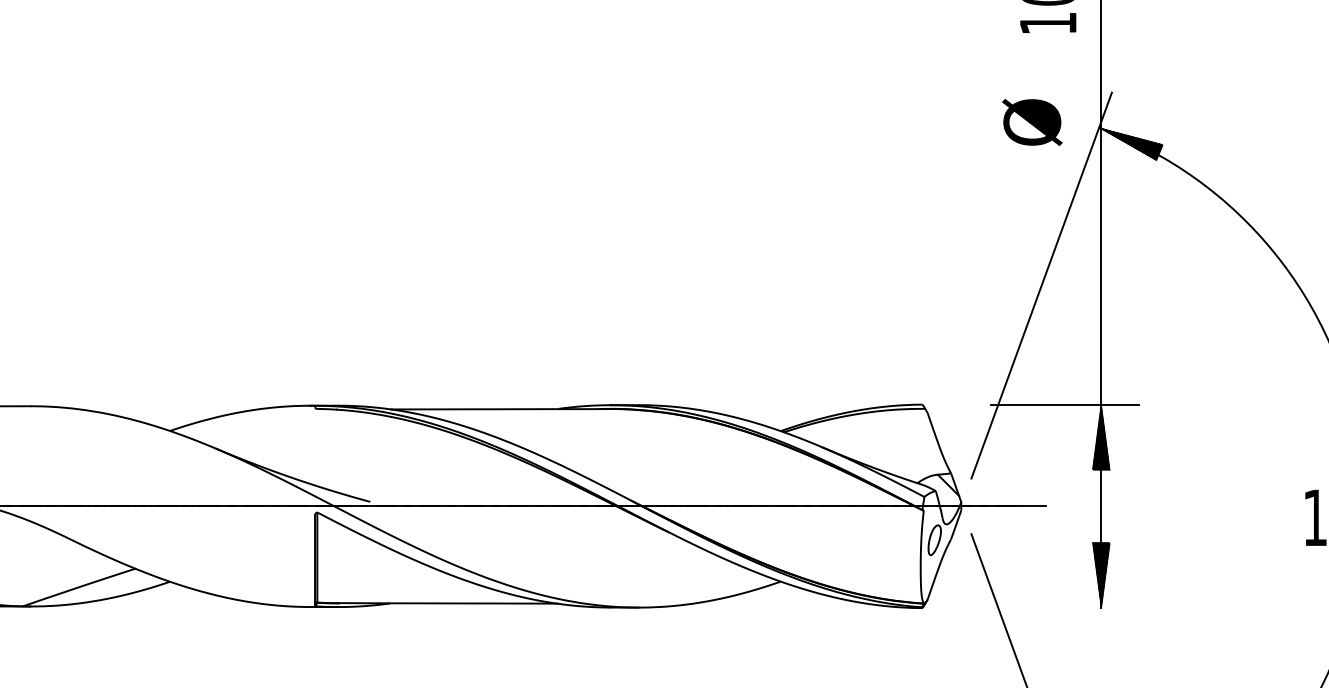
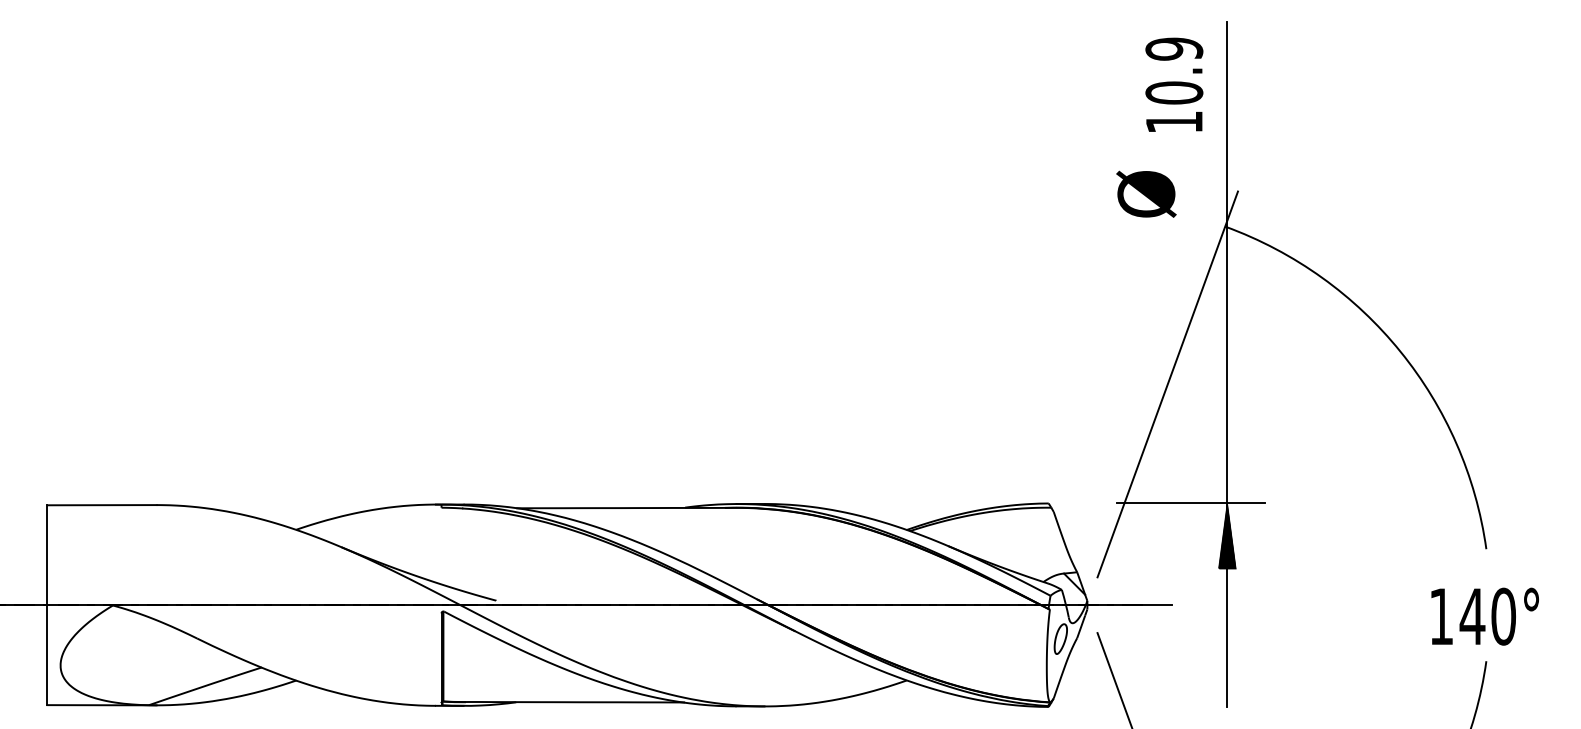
text: (1032, 121) -> (1146, 193), moved
hatch: (1130, 143) -> (1256, 242), removed
hatch: (1100, 574) -> (1226, 673), removed

